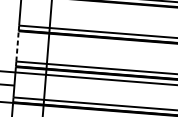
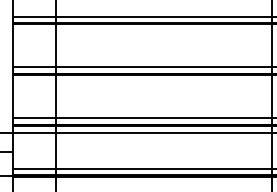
line: (17, 45) -> (13, 95), dashed -> solid

